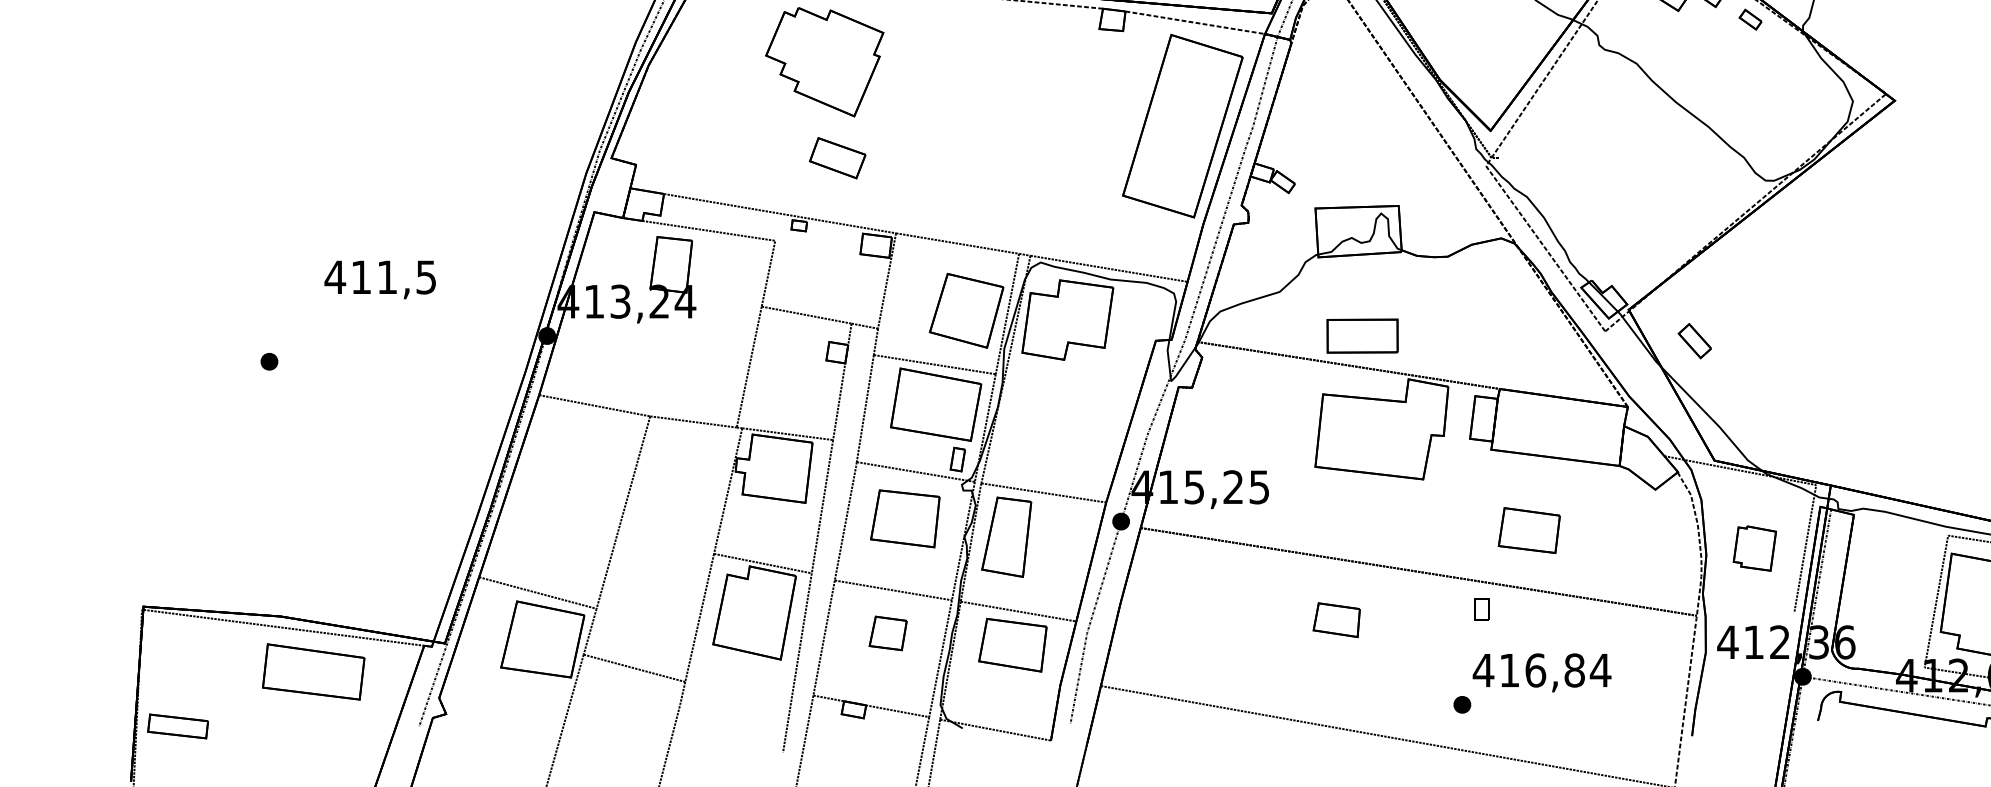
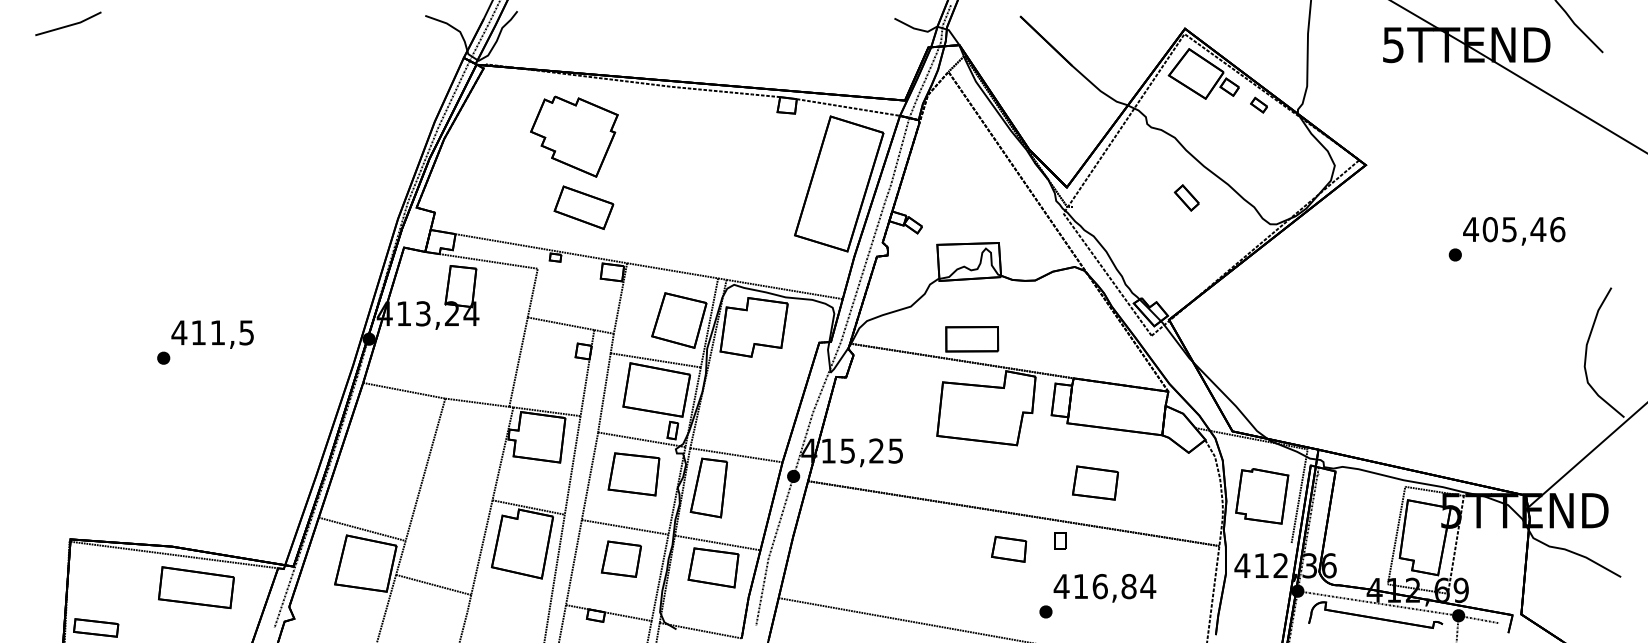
part: (837, 157) -> (583, 207), size x1.43
text: (380, 279) -> (212, 334), moved
part: (1694, 340) -> (1186, 197), moved
part: (1755, 548) -> (1262, 496), size x1.67
part: (1337, 619) -> (1009, 548), moved
part: (887, 632) -> (620, 558), size x1.43

